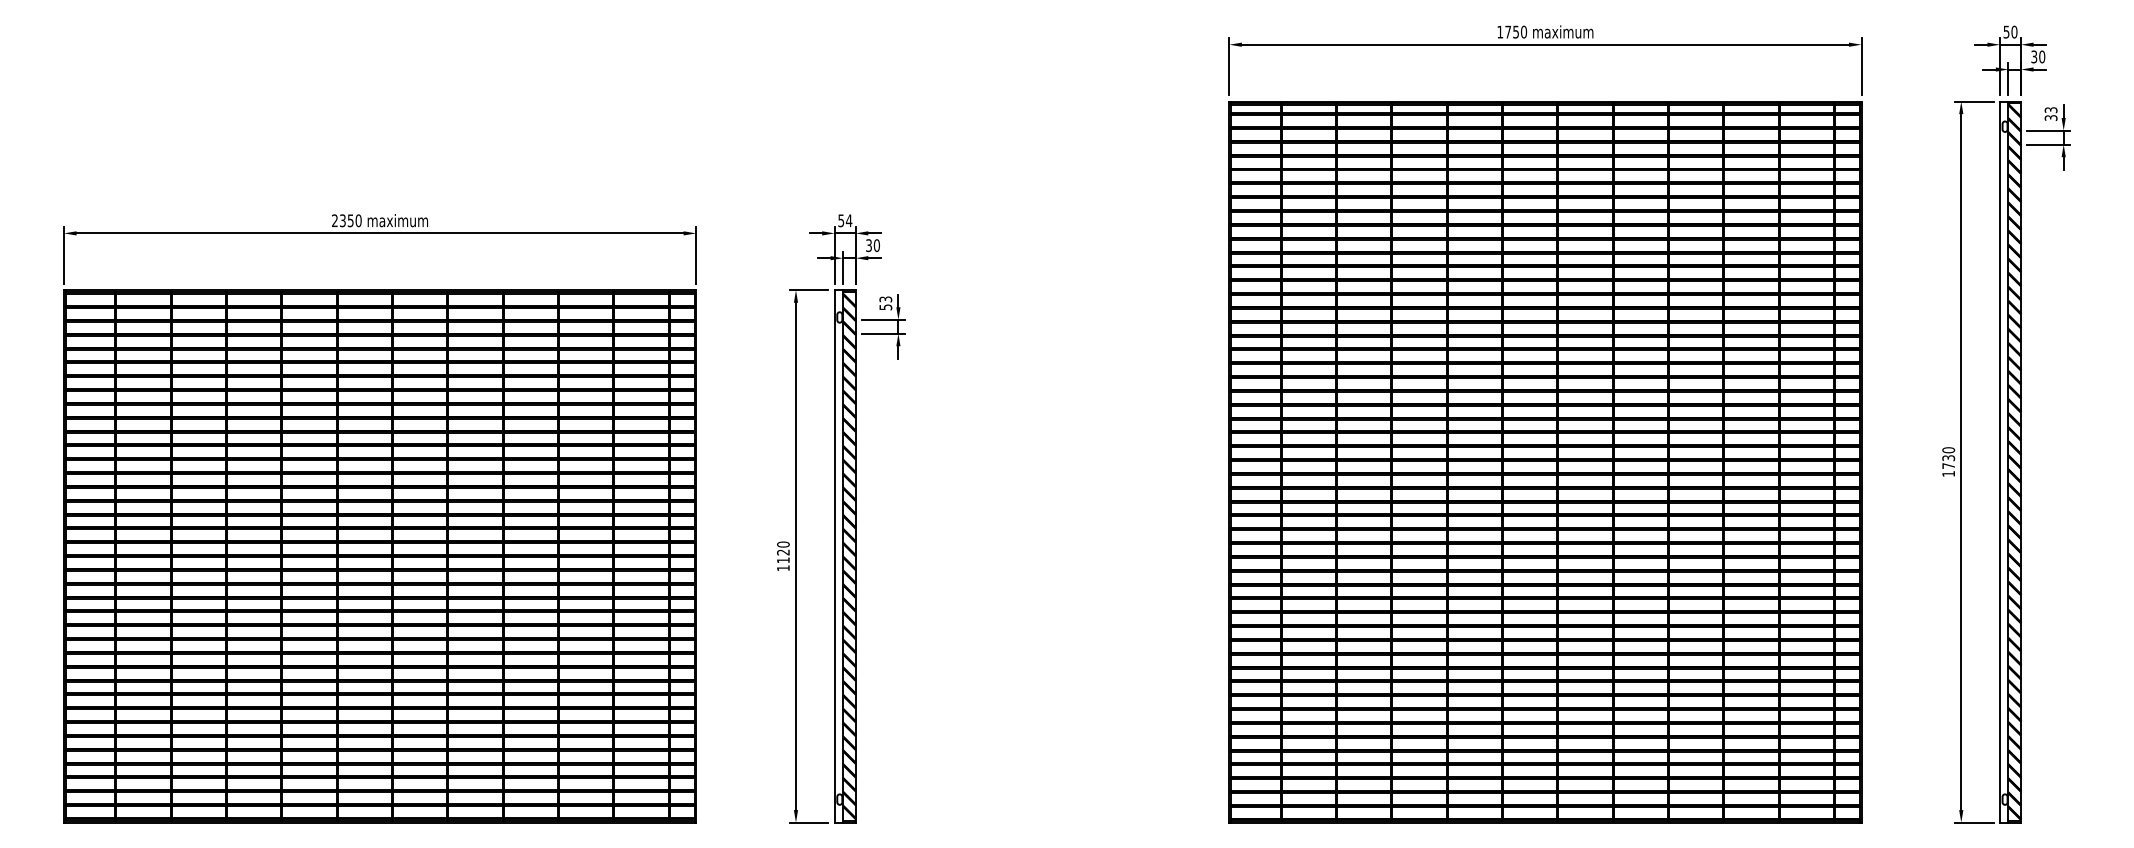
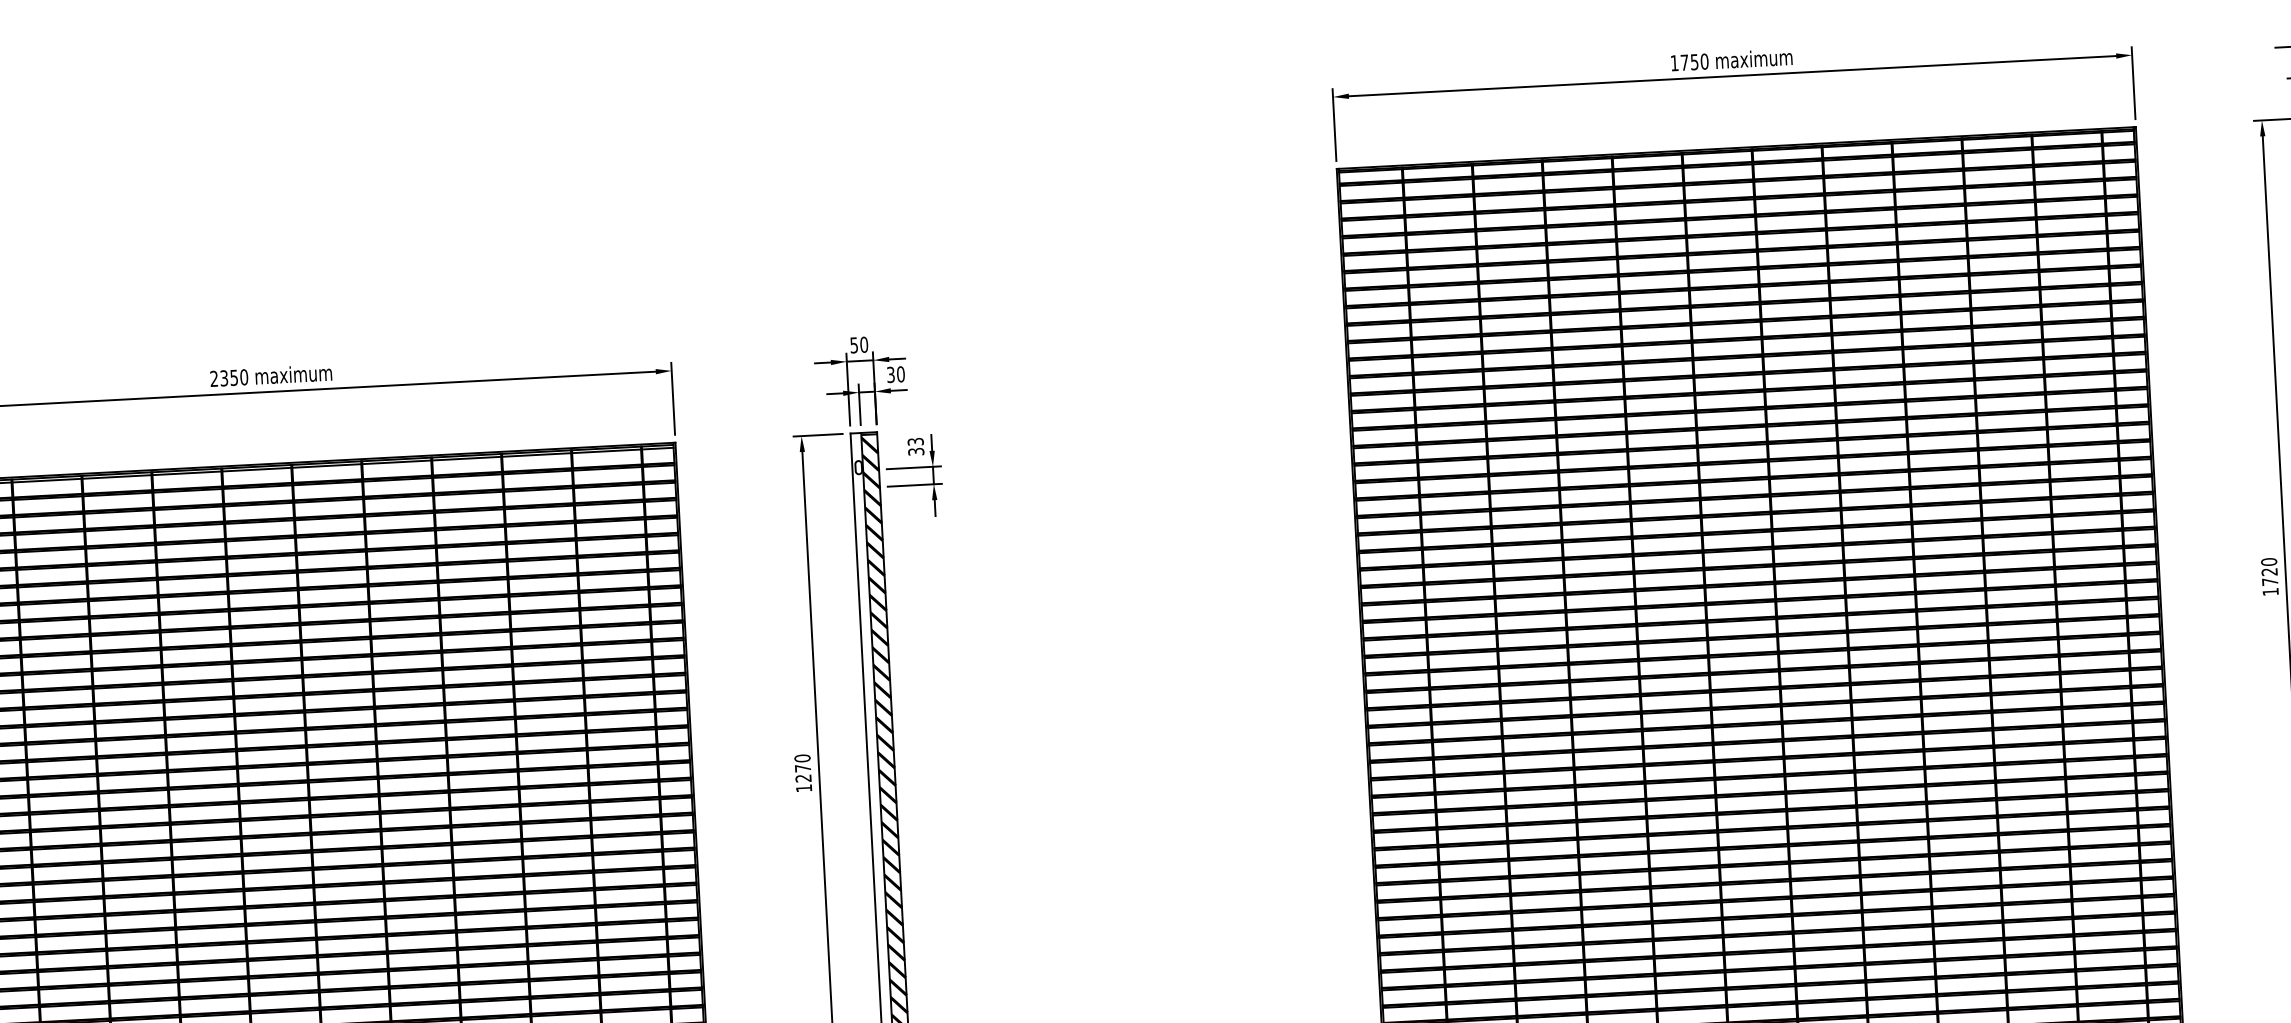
text: (848, 220) -> (863, 344), 54 -> 50
text: (885, 306) -> (915, 450), 53 -> 33
text: (1949, 458) -> (2270, 572), 1730 -> 1720
text: (783, 556) -> (803, 773), 1120 -> 1270

